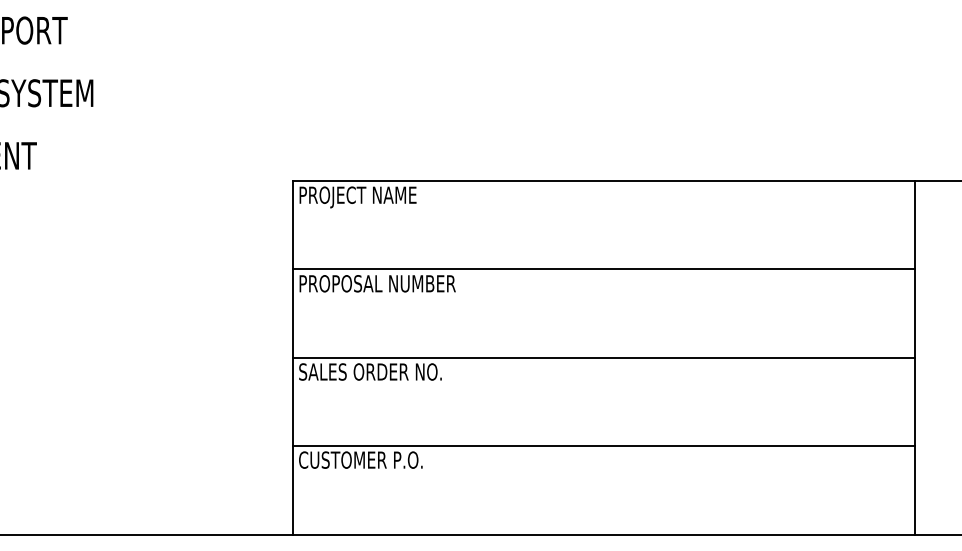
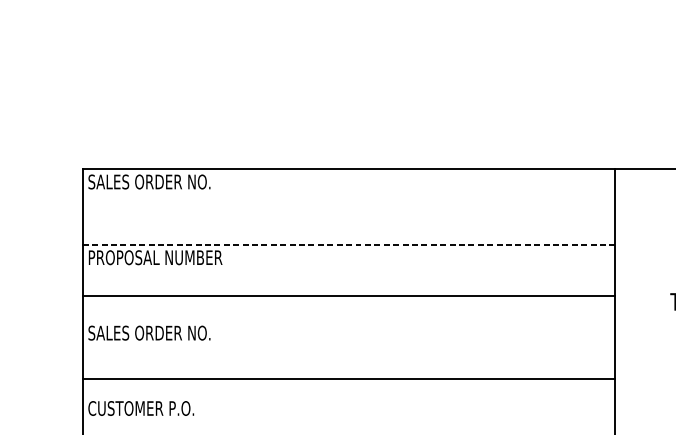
text: (370, 197) -> (149, 183), PROJECT NAME -> SALES ORDER NO.
line: (603, 269) -> (348, 245), solid -> dashed
line: (603, 357) -> (348, 295), moved
line: (603, 446) -> (348, 378), moved

